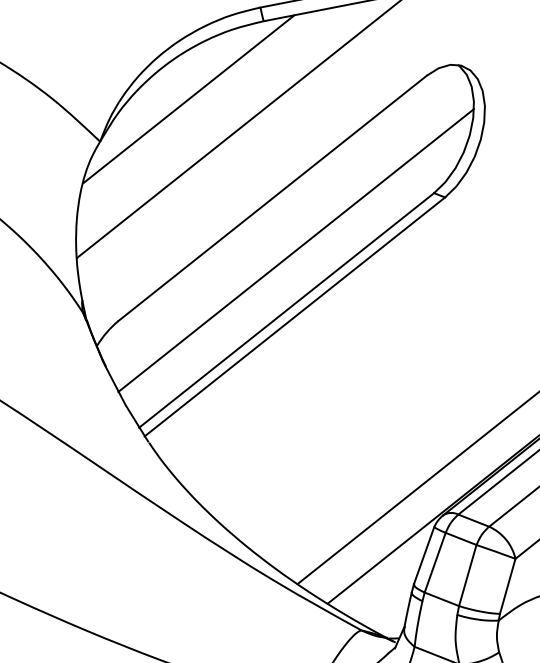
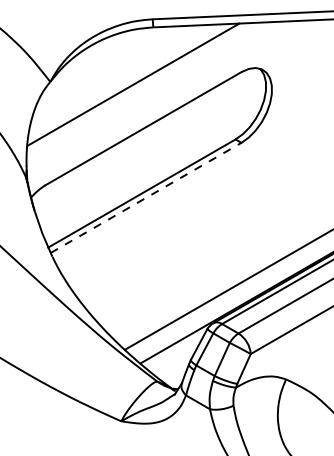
line: (188, 97) -> (104, 64), removed
line: (296, 250) -> (152, 160), removed
line: (295, 316) -> (146, 197), solid -> dashed

